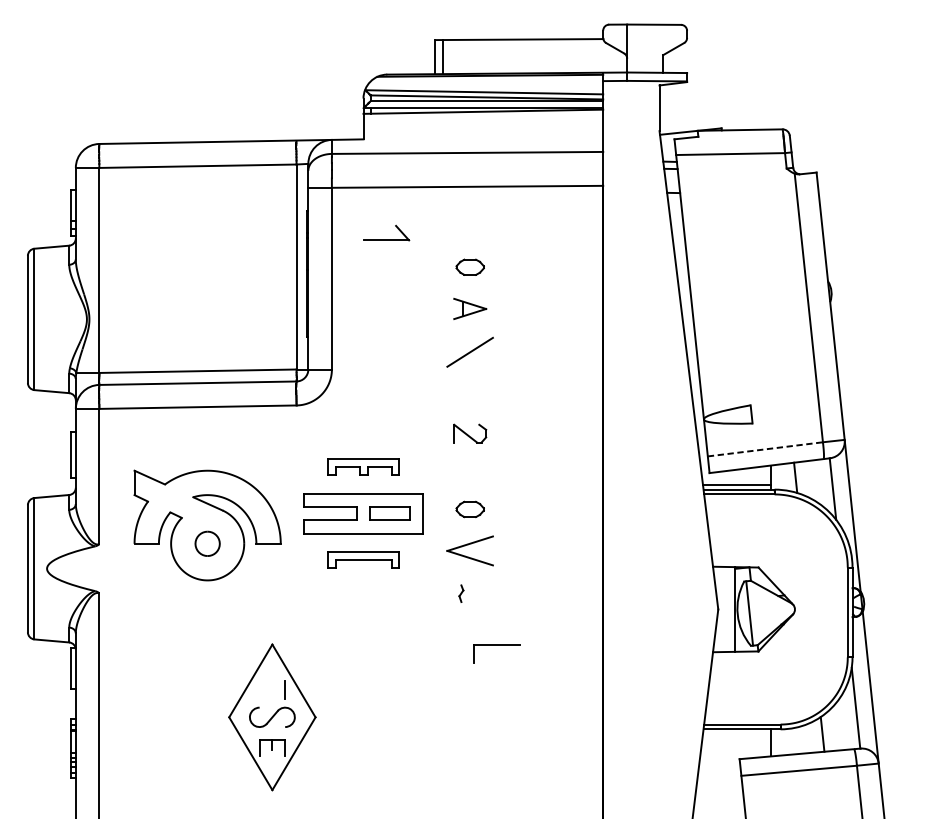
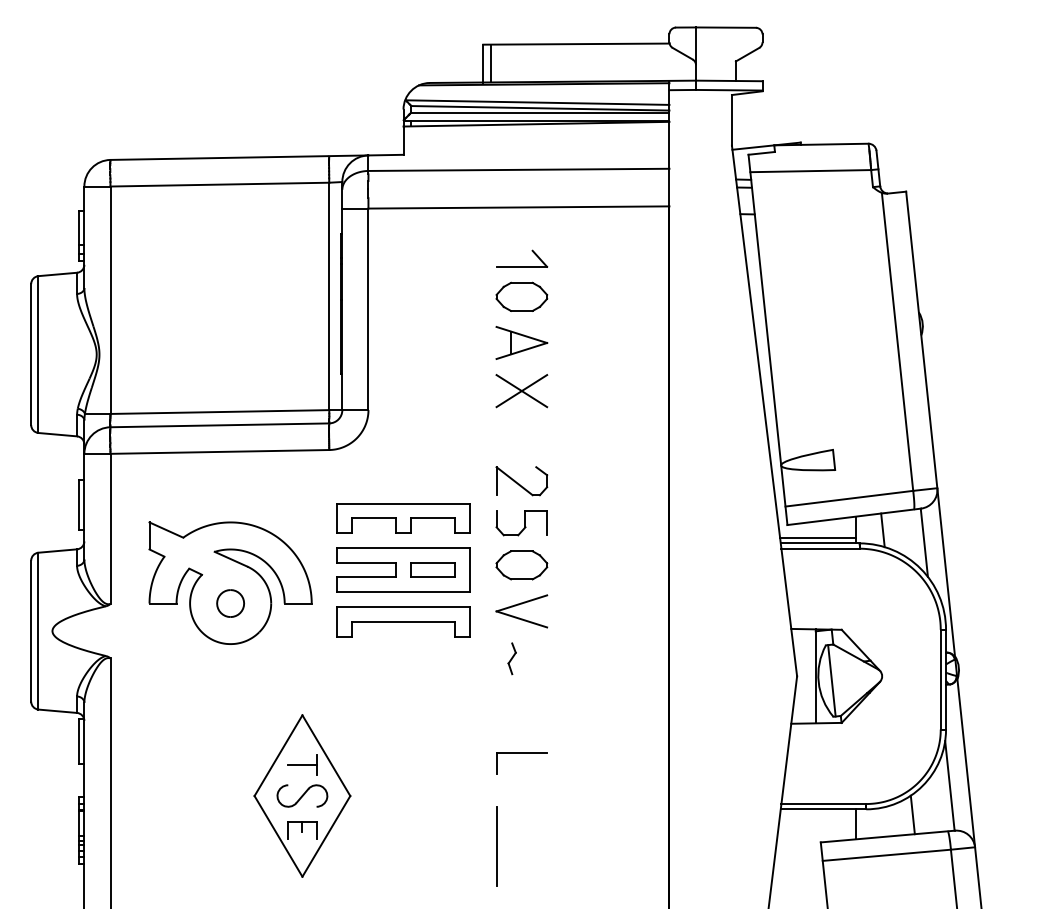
part: (386, 240) -> (522, 266), moved
part: (469, 267) -> (521, 296), size x1.67
part: (469, 308) -> (521, 342), size x1.43
line: (469, 352) -> (521, 391), added
part: (469, 433) -> (521, 481), size x1.43
line: (765, 449) -> (849, 498), dashed -> solid
part: (363, 467) -> (403, 518), size x1.67
part: (469, 471) -> (521, 523), added
part: (469, 509) -> (521, 565), size x1.67
part: (363, 560) -> (403, 621), size x1.67
part: (460, 593) -> (511, 658), size x1.67
part: (496, 644) -> (521, 753), moved
line: (272, 689) -> (302, 765), added
line: (447, 762) -> (496, 846), added

